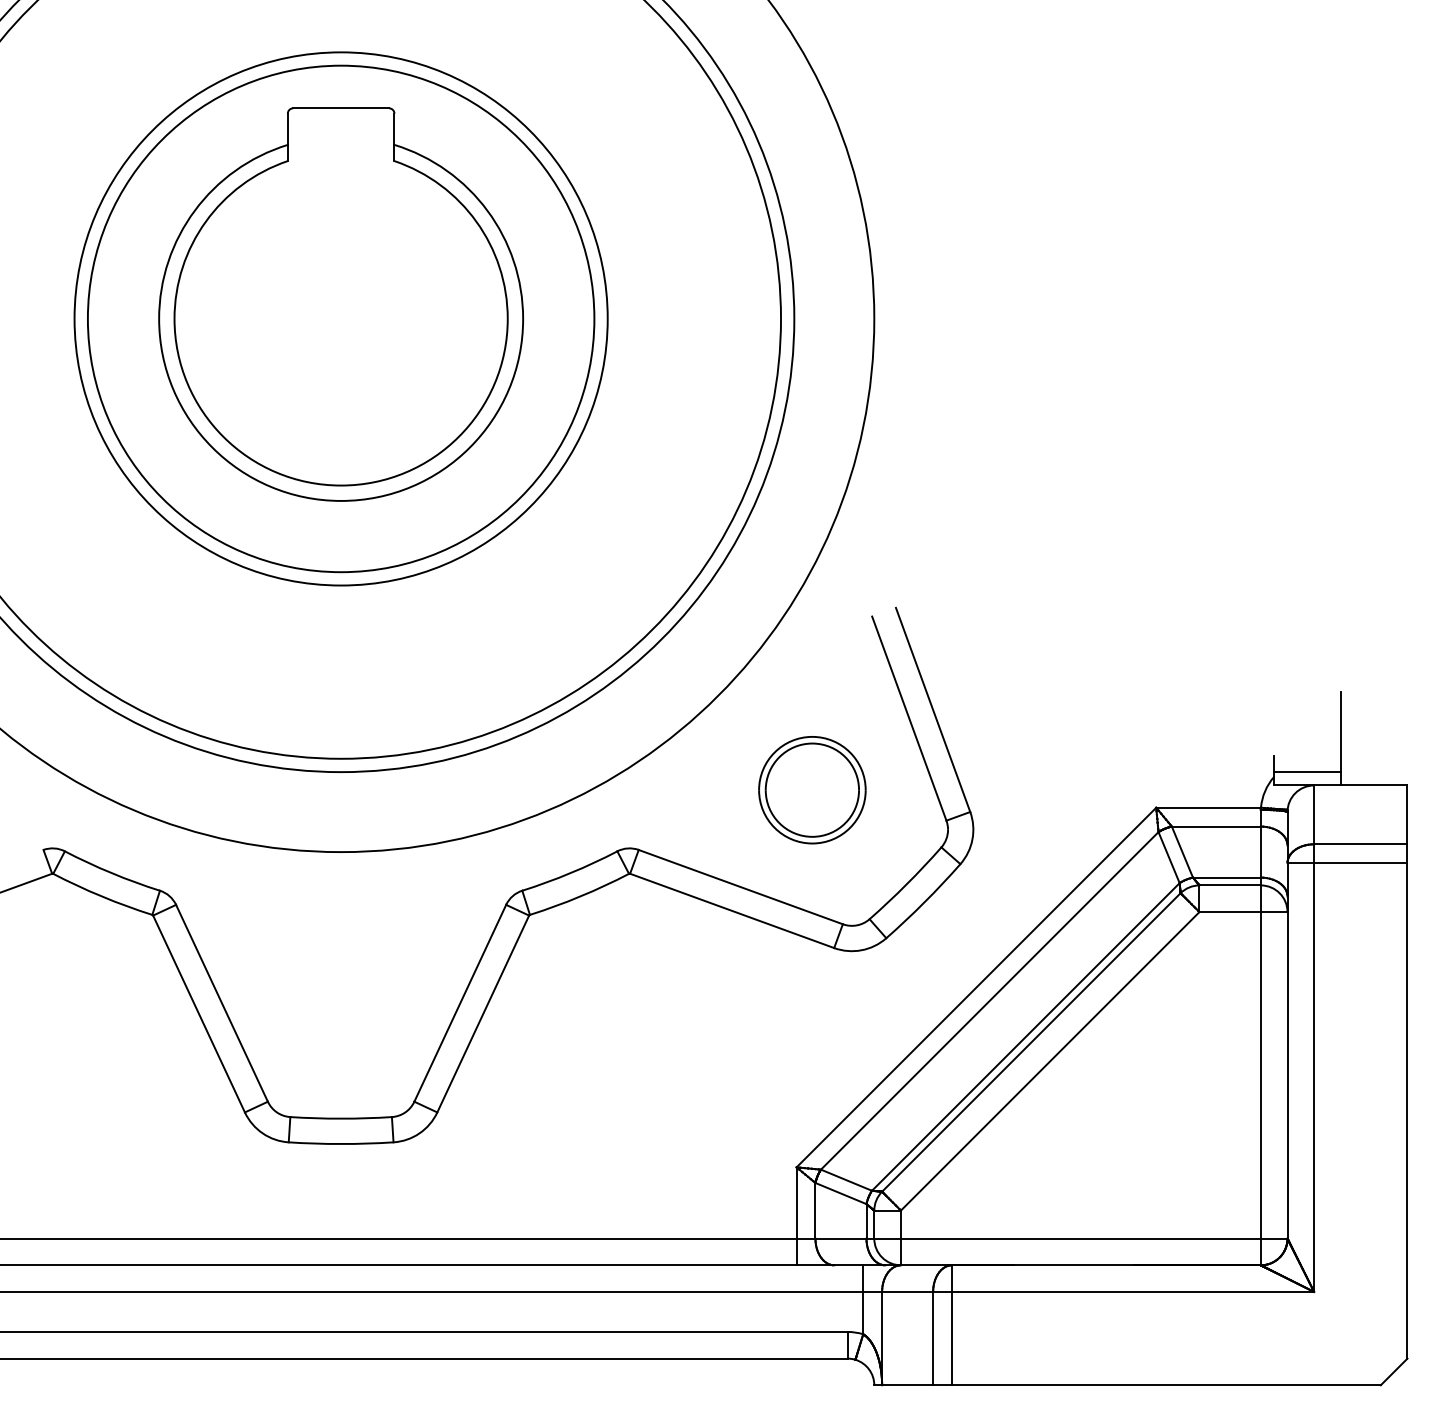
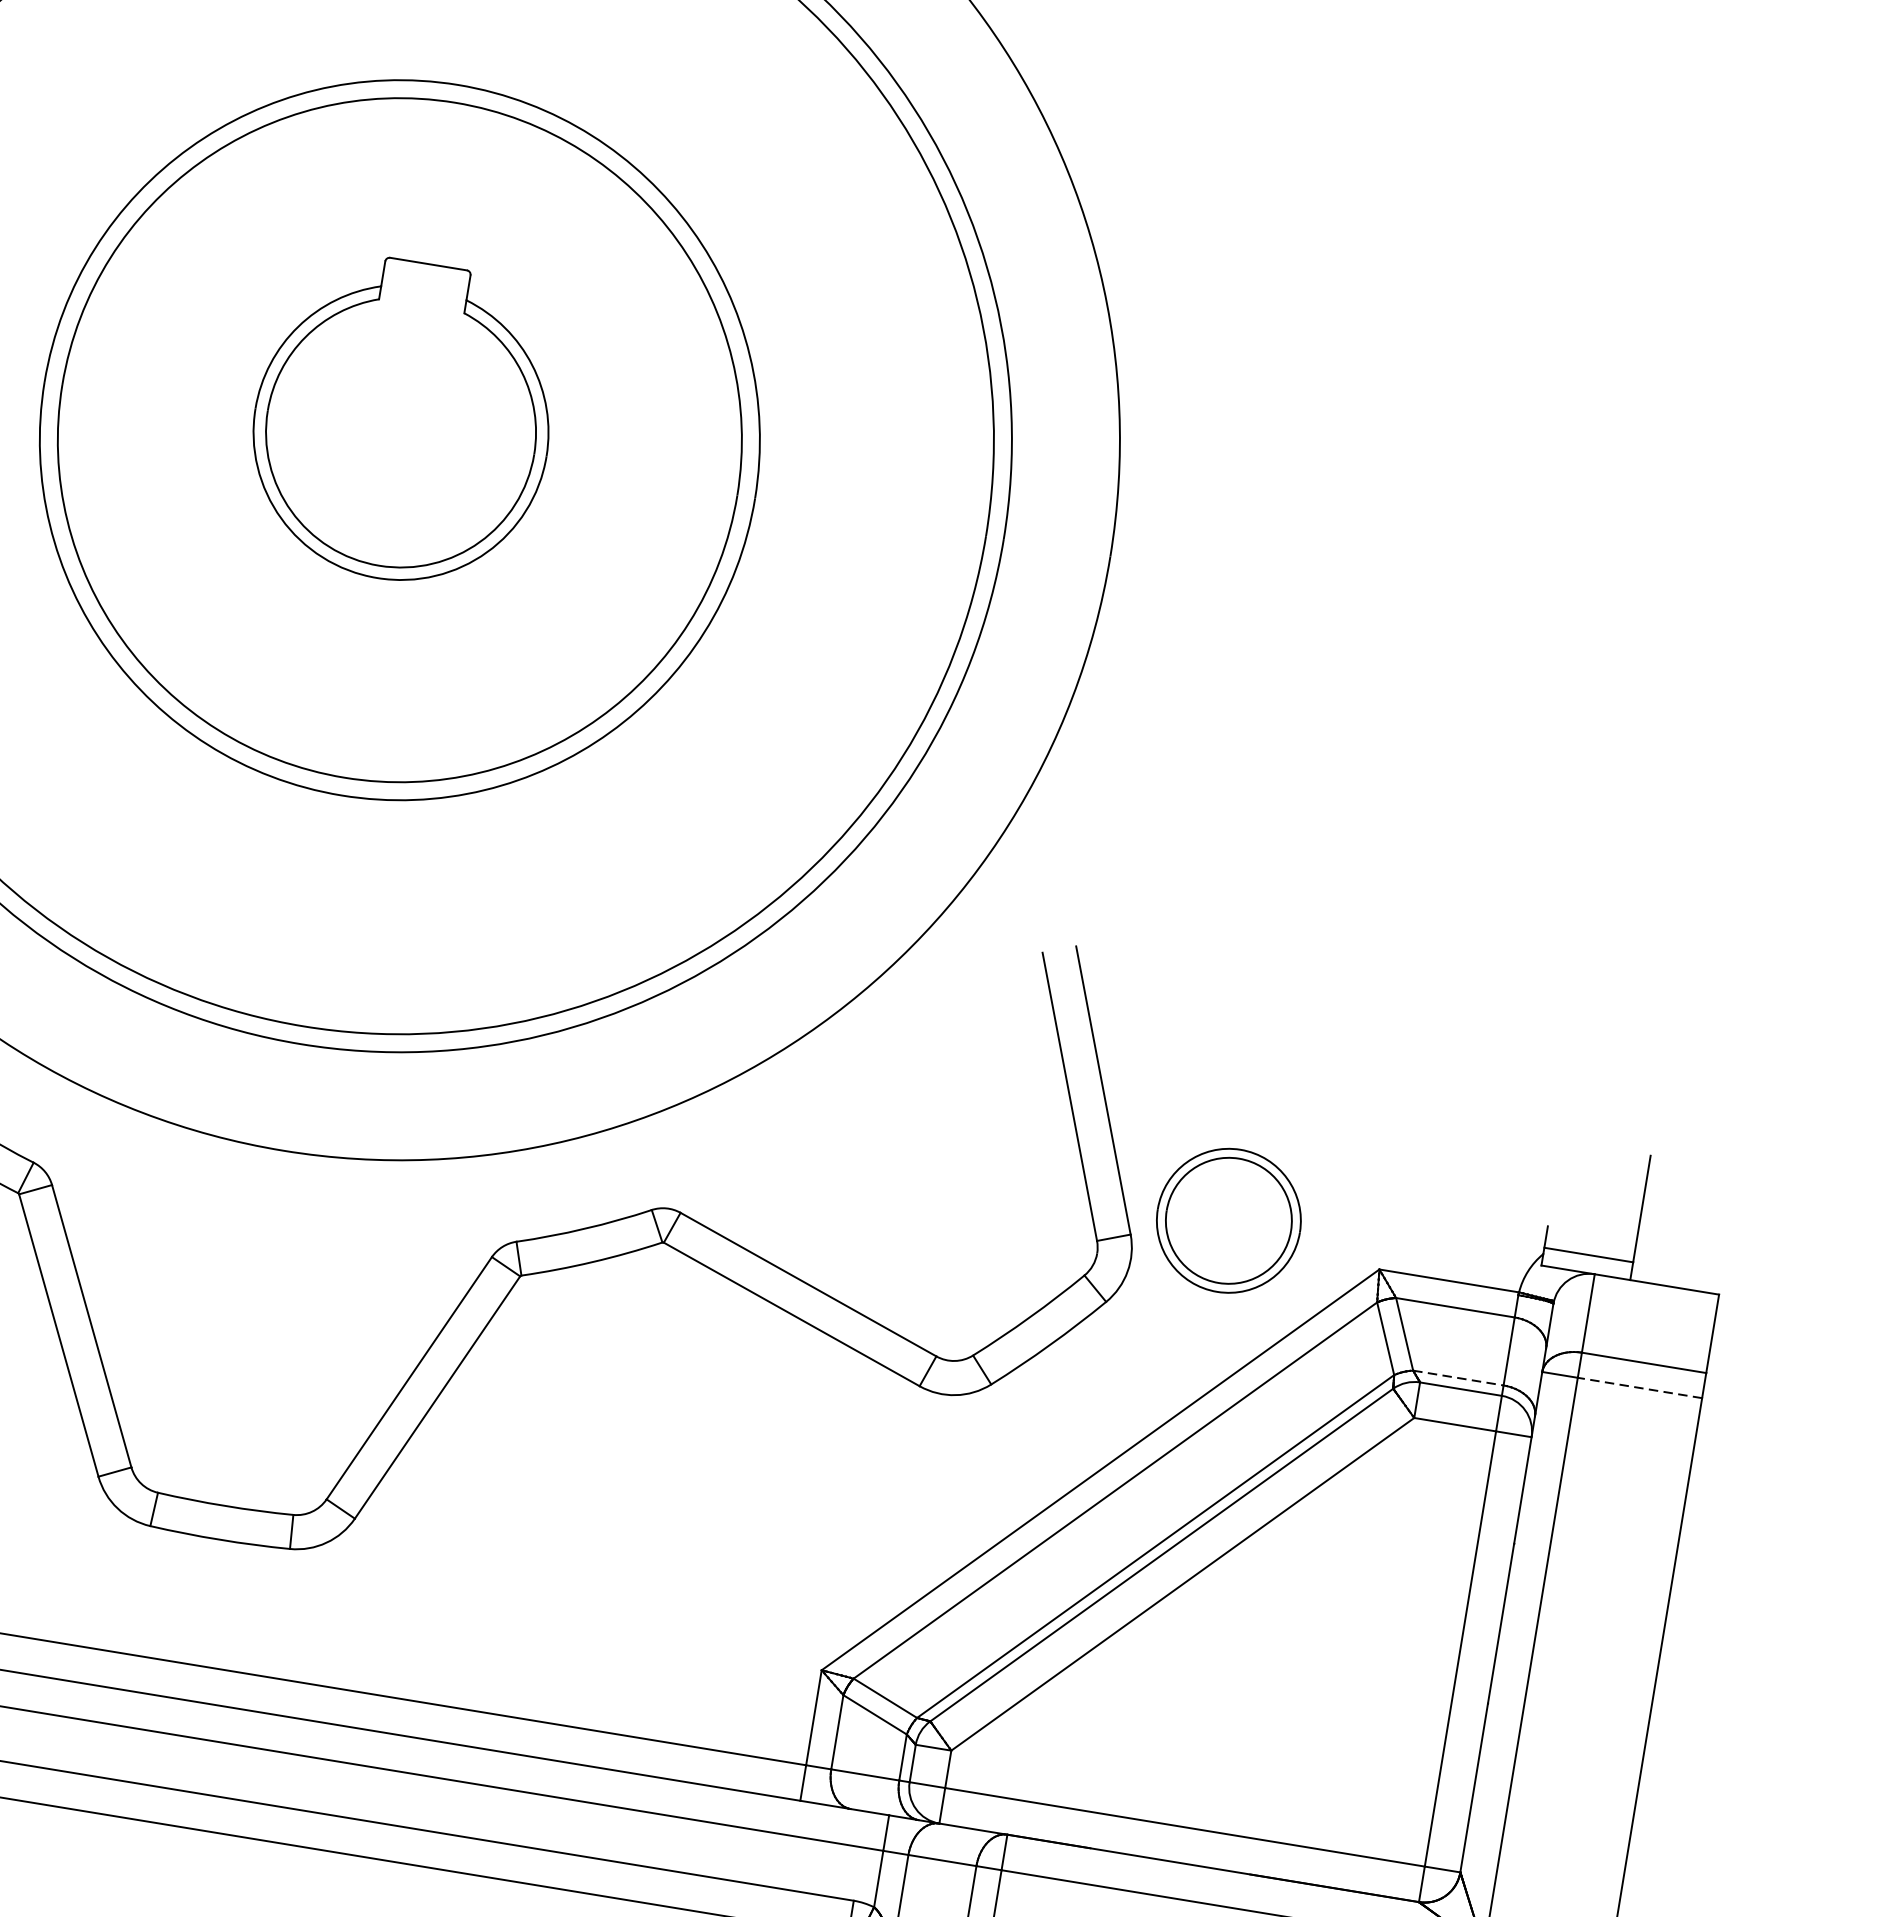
part: (340, 304) -> (402, 420), size x0.6
part: (812, 790) -> (1228, 1221), moved
line: (1360, 863) -> (1639, 1388), solid -> dashed
line: (1226, 877) -> (1457, 1377), solid -> dashed

